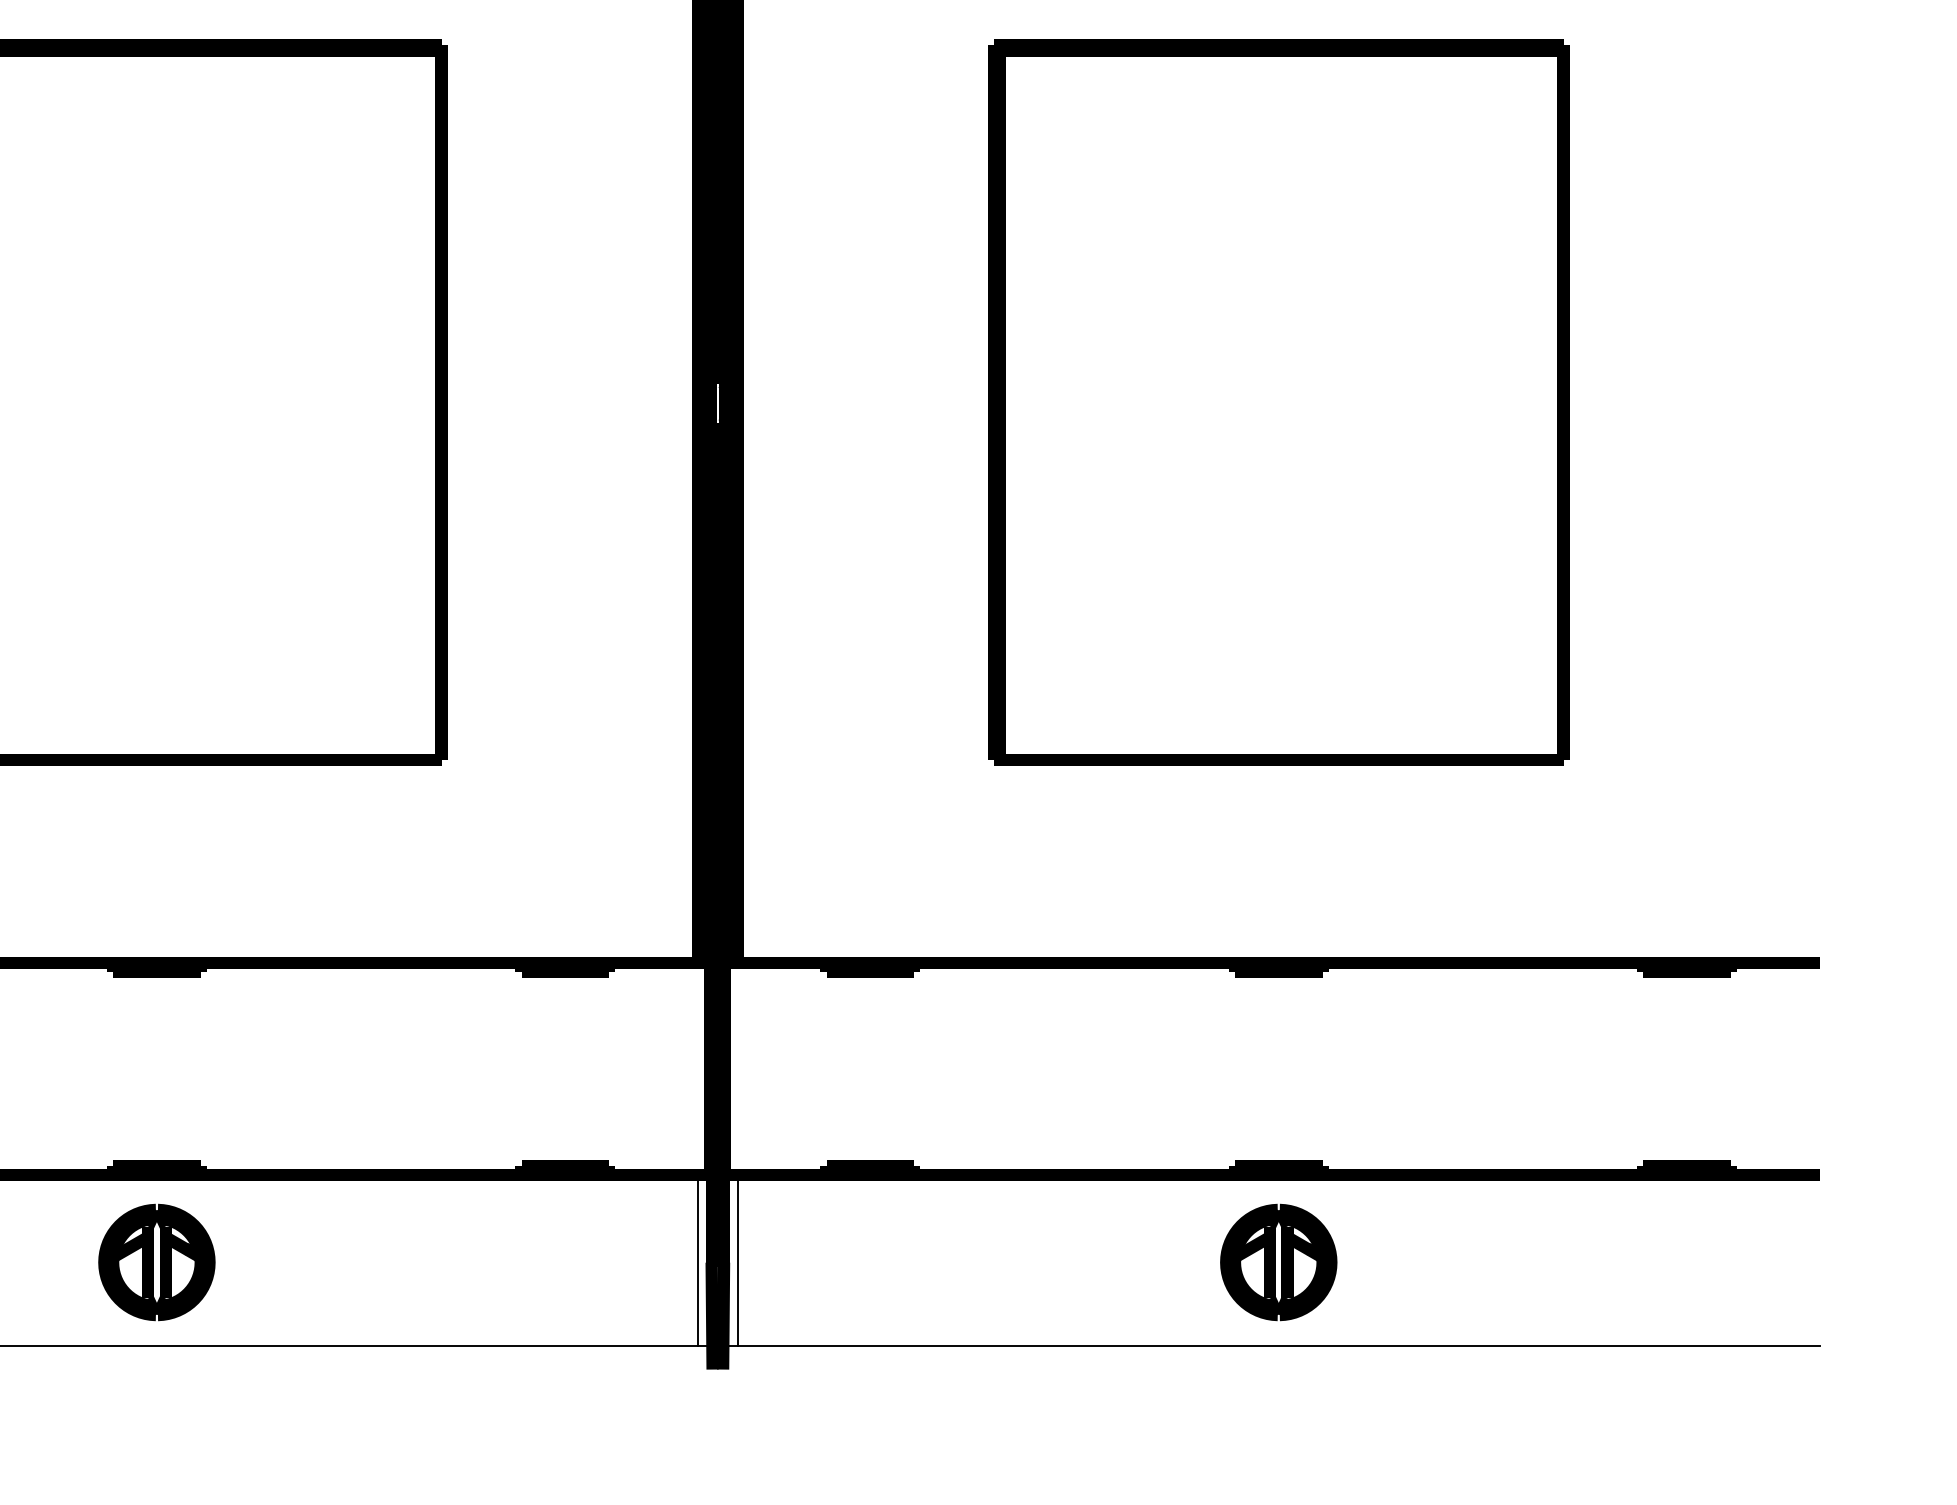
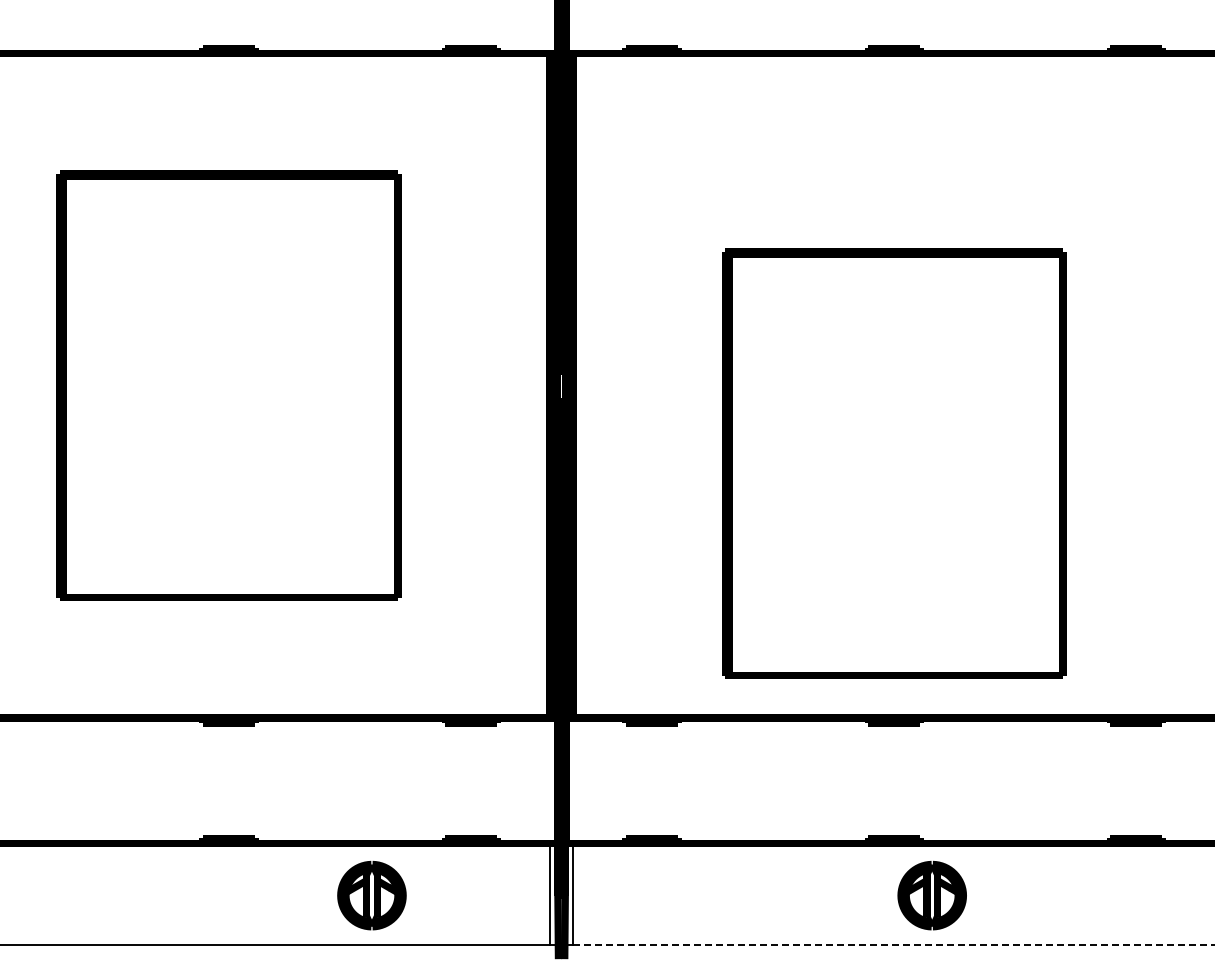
part: (1279, 402) -> (894, 463), moved
part: (156, 1262) -> (371, 895), moved
part: (1277, 1262) -> (931, 895), moved
line: (1279, 1344) -> (894, 944), solid -> dashed

